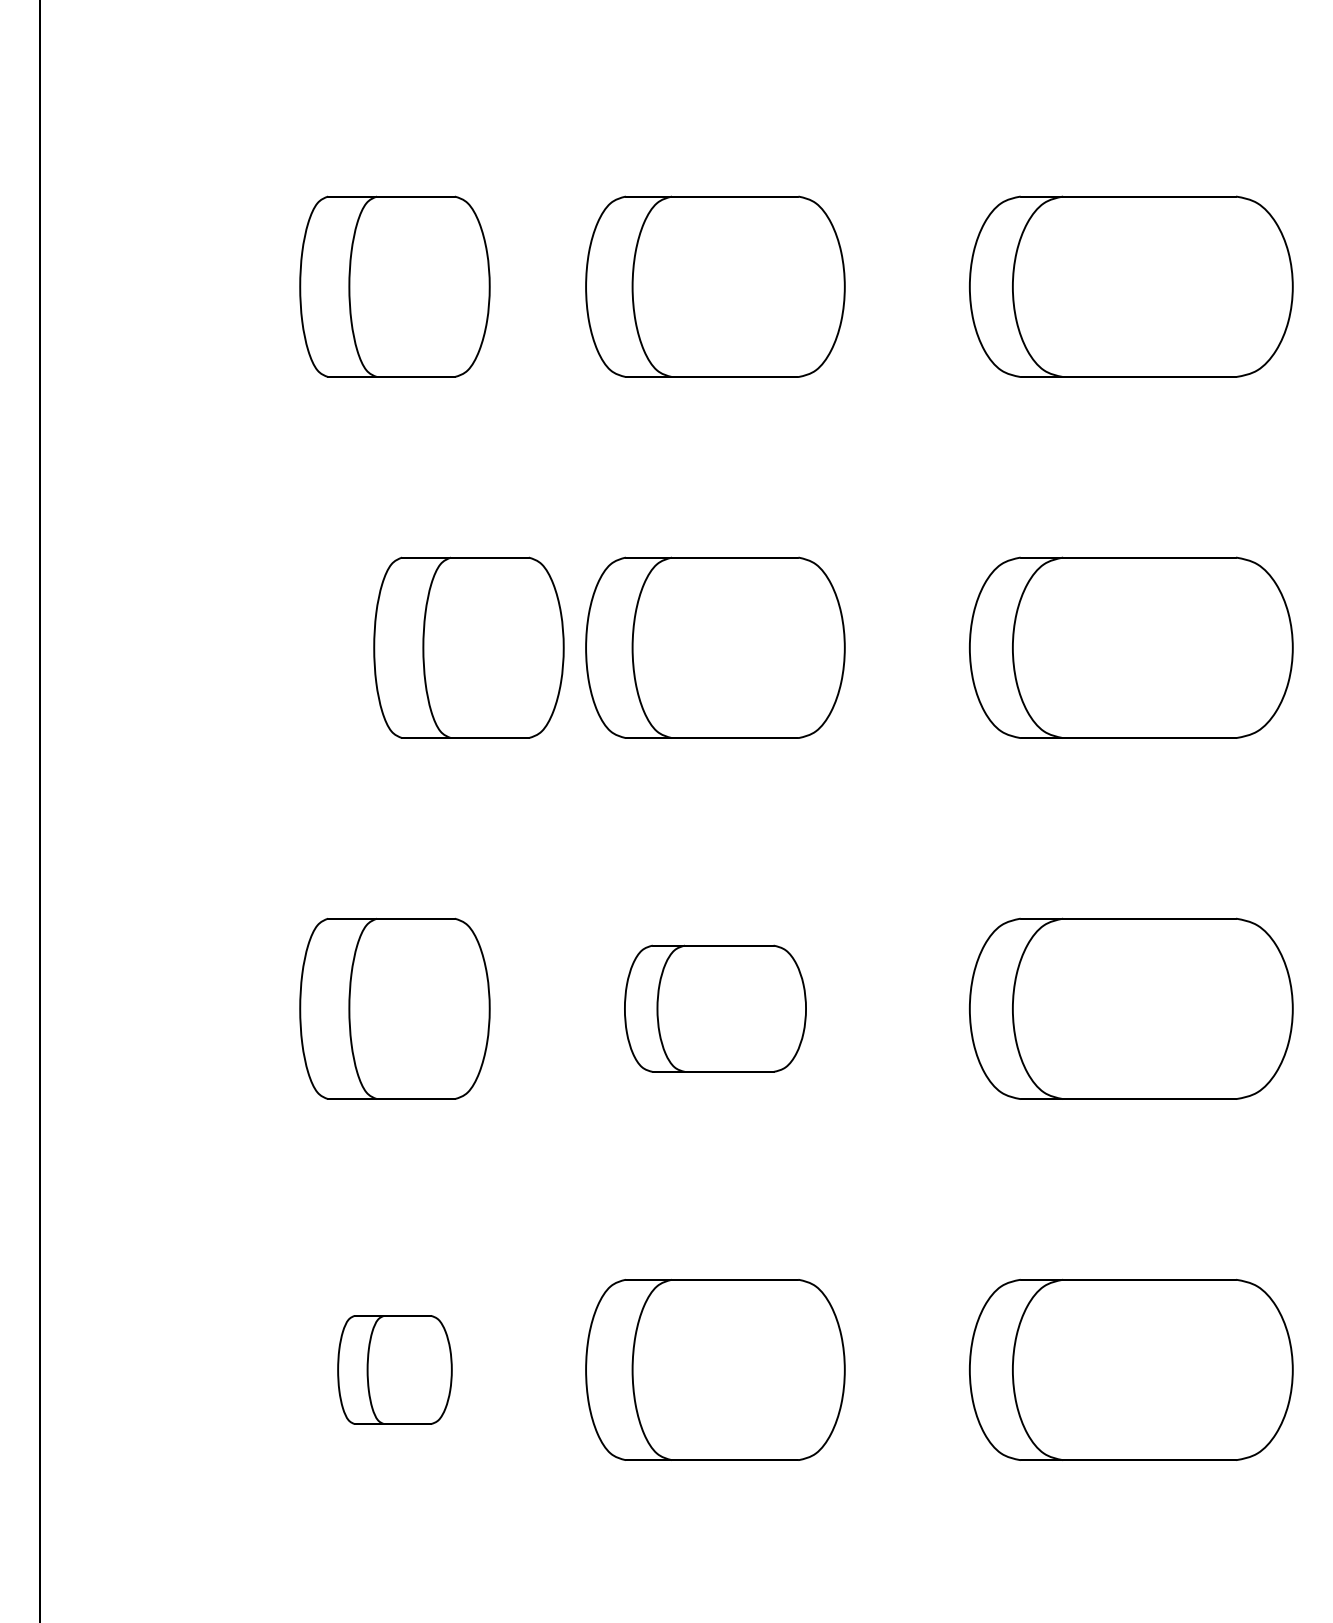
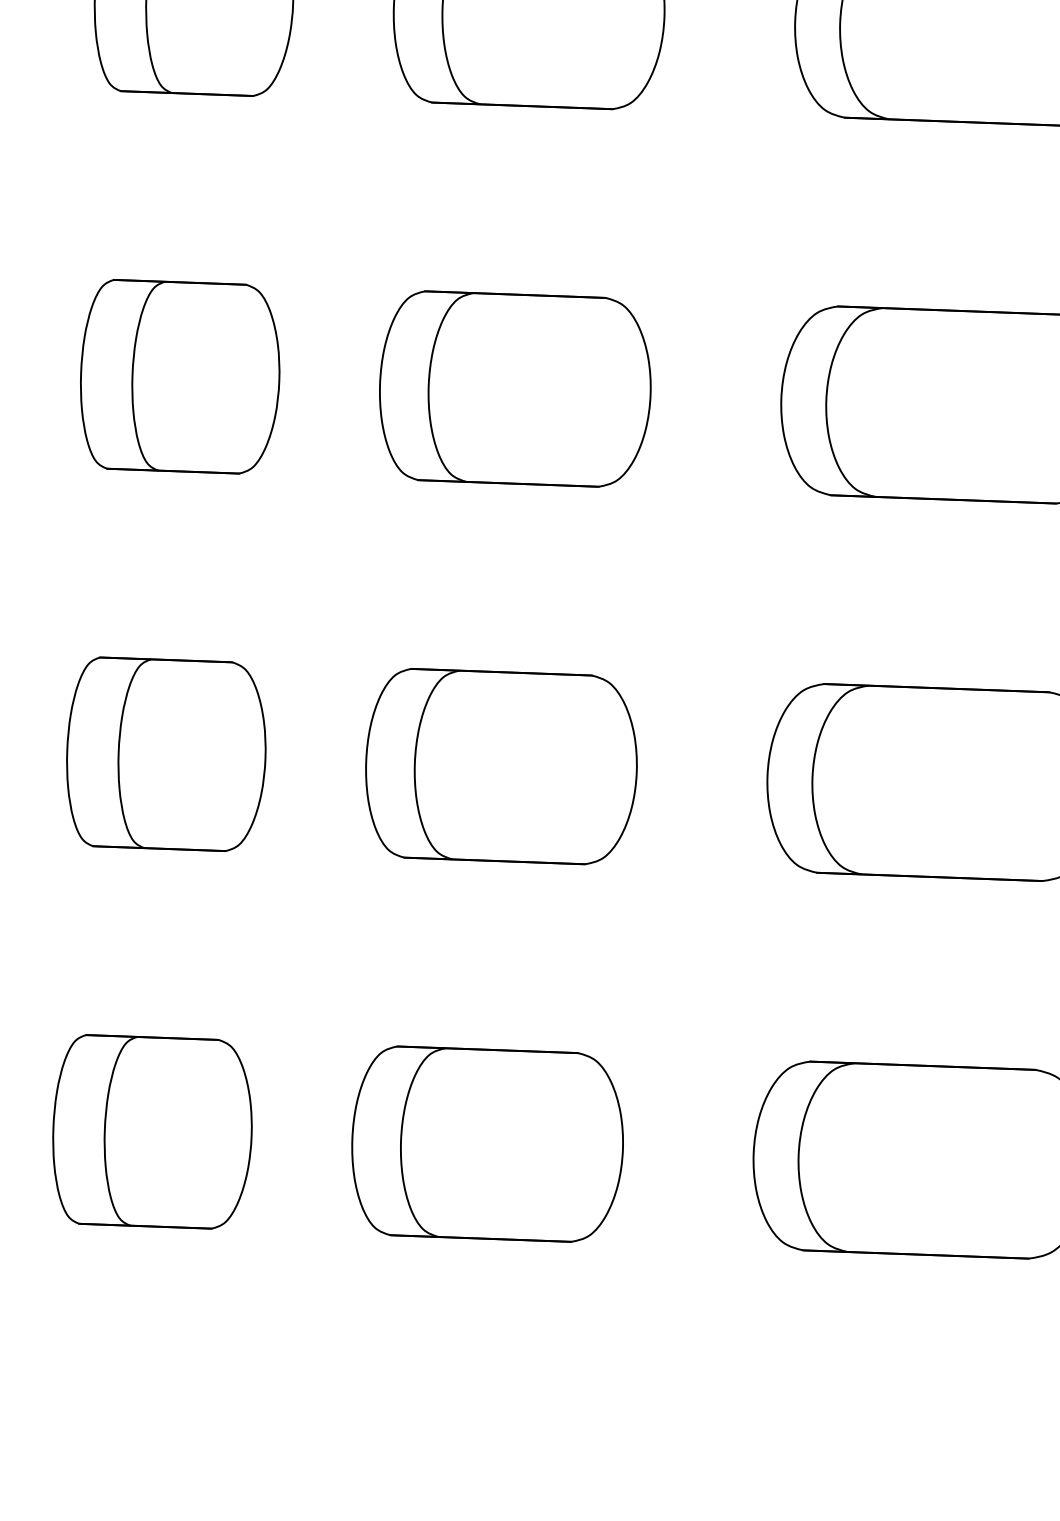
part: (468, 647) -> (179, 376), moved
part: (715, 1008) -> (501, 766), size x1.43
part: (394, 1369) -> (152, 1131), size x1.67

